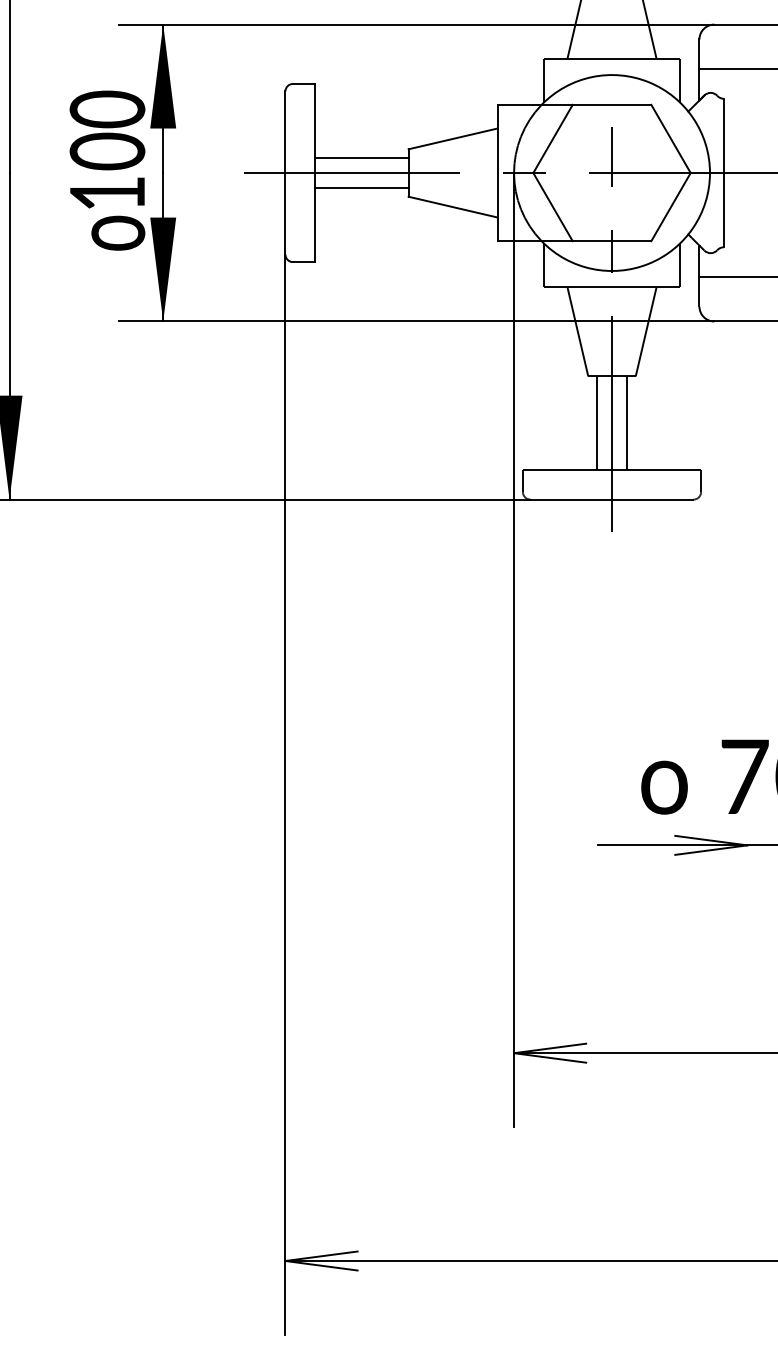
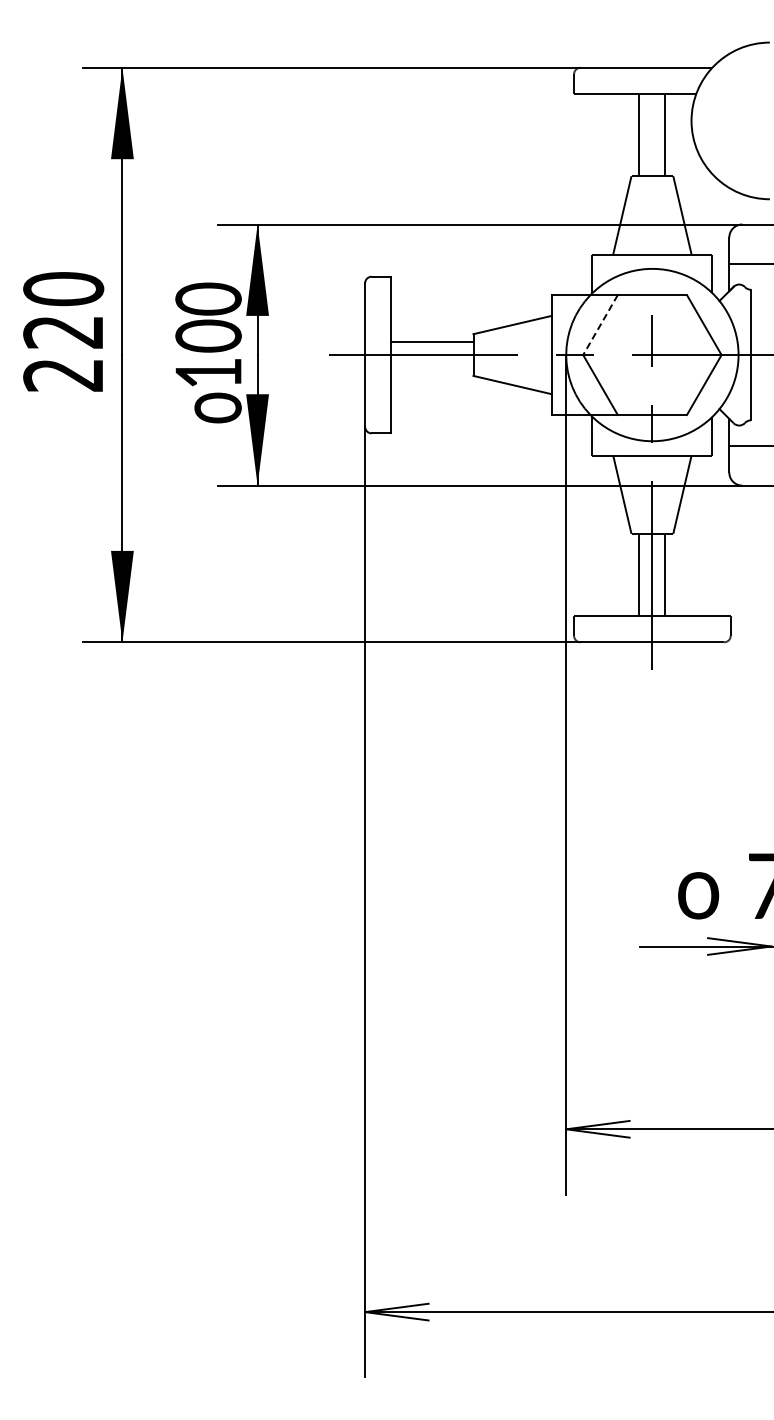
line: (553, 139) -> (600, 325), solid -> dashed
line: (362, 188) -> (432, 368), removed

